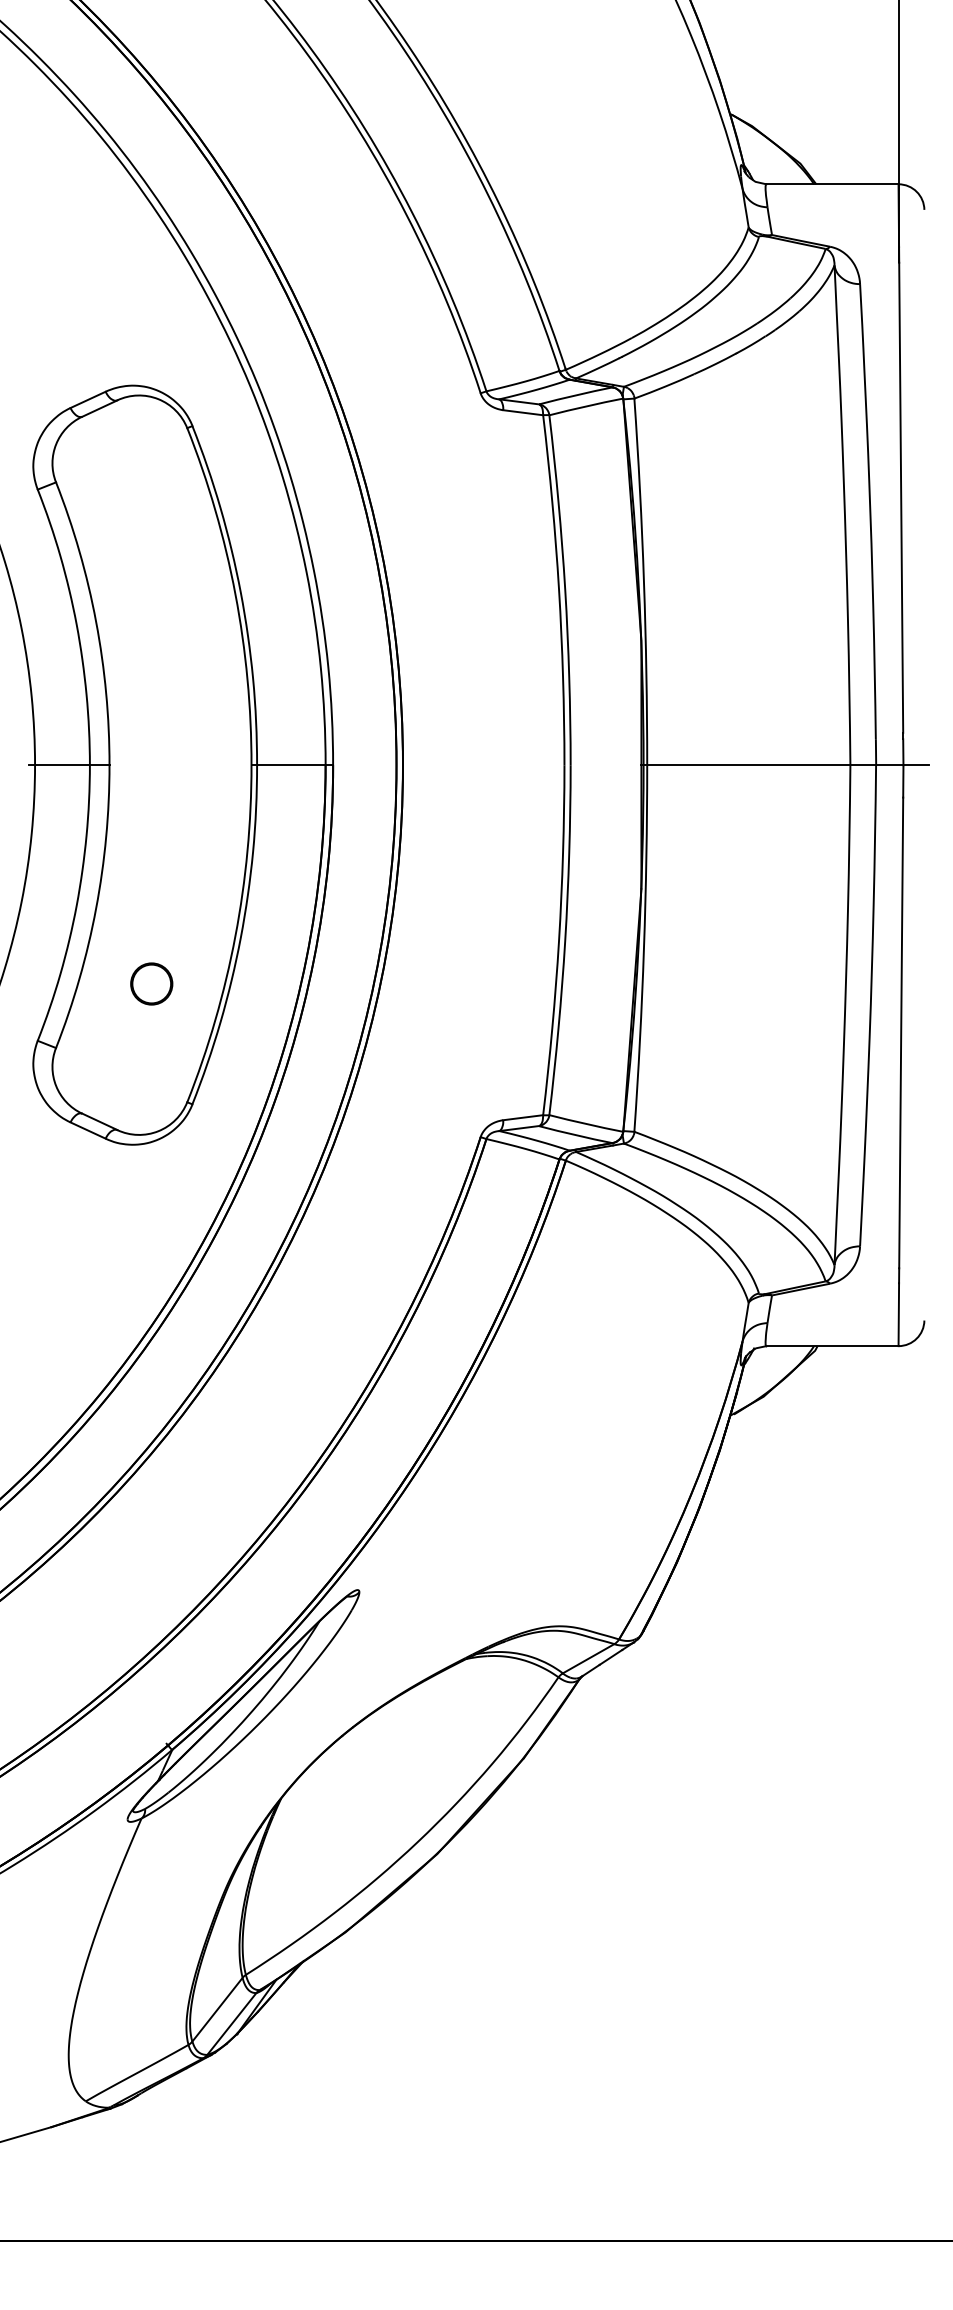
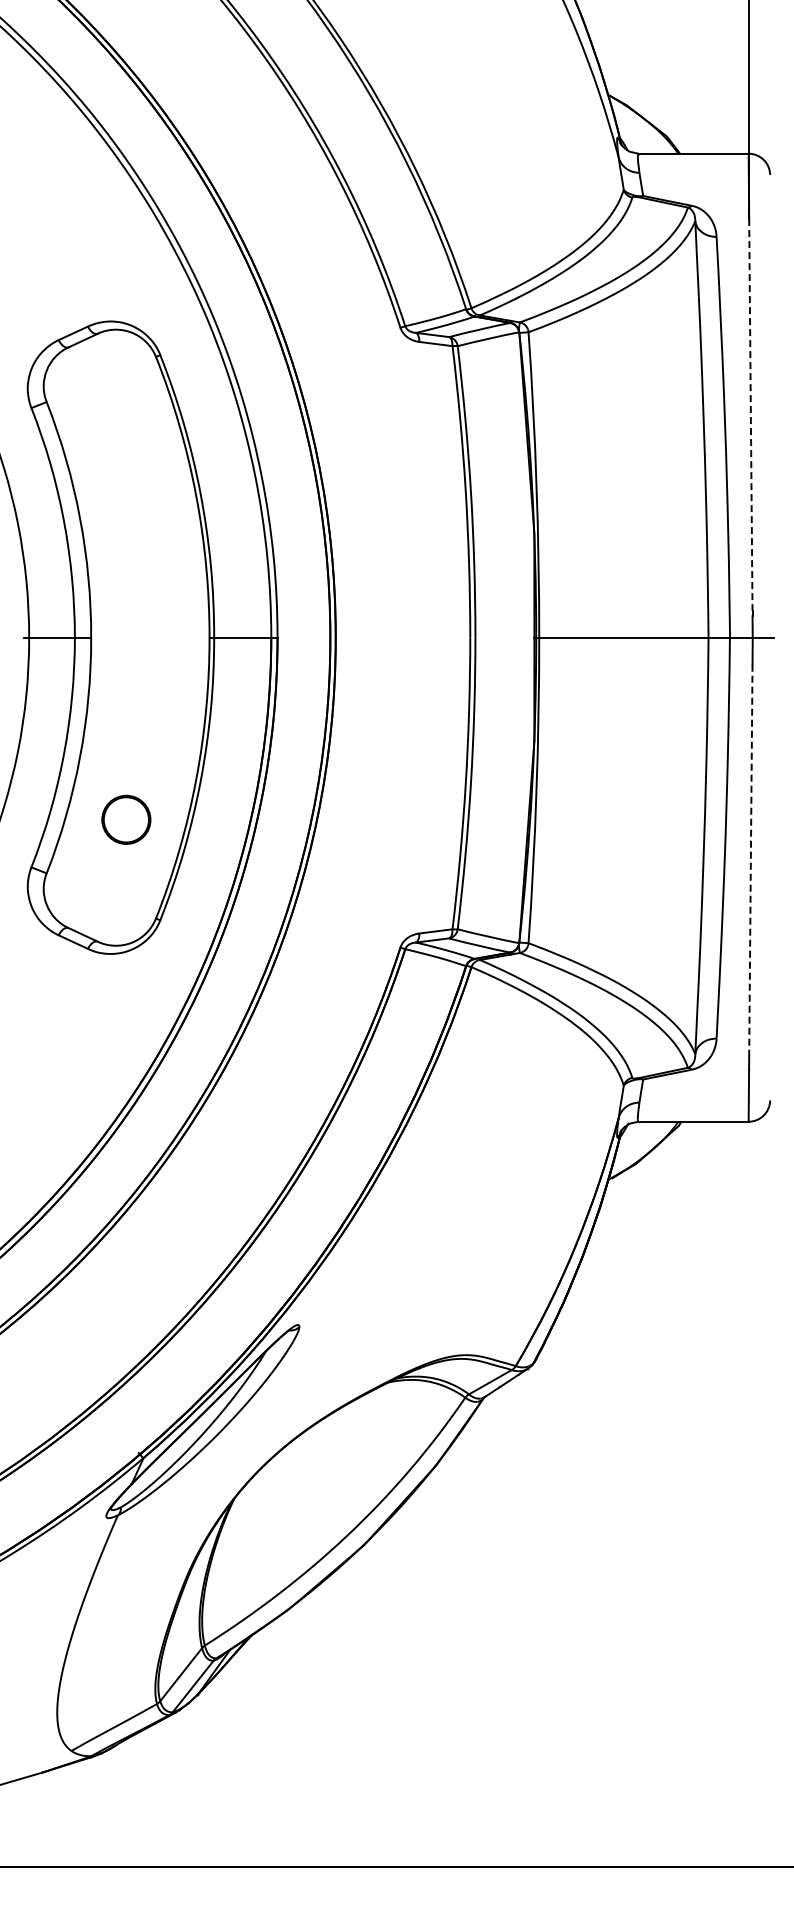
line: (900, 497) -> (750, 414), solid -> dashed
part: (151, 984) -> (126, 820), size x1.4
line: (900, 1033) -> (750, 861), solid -> dashed

